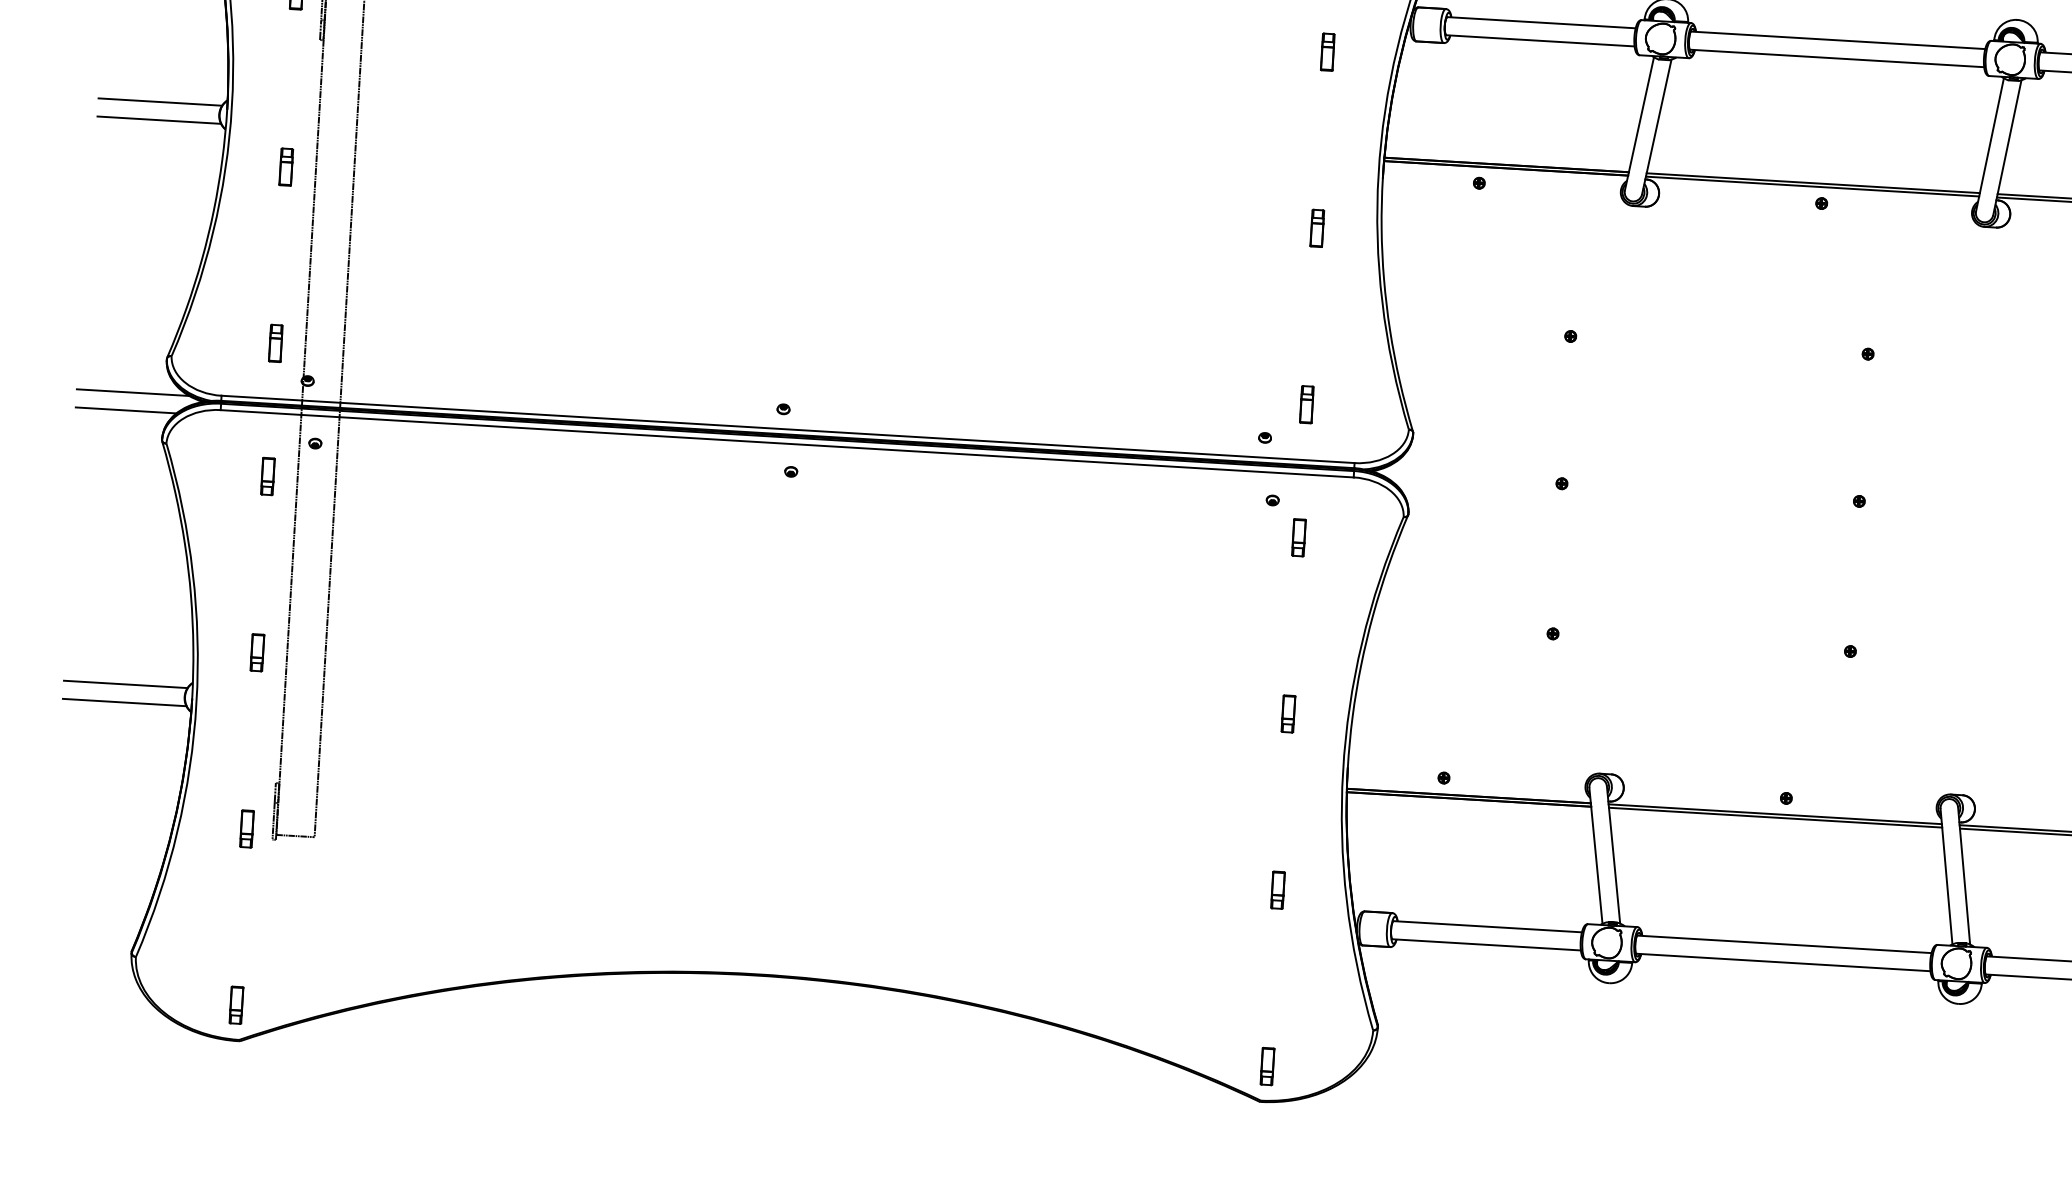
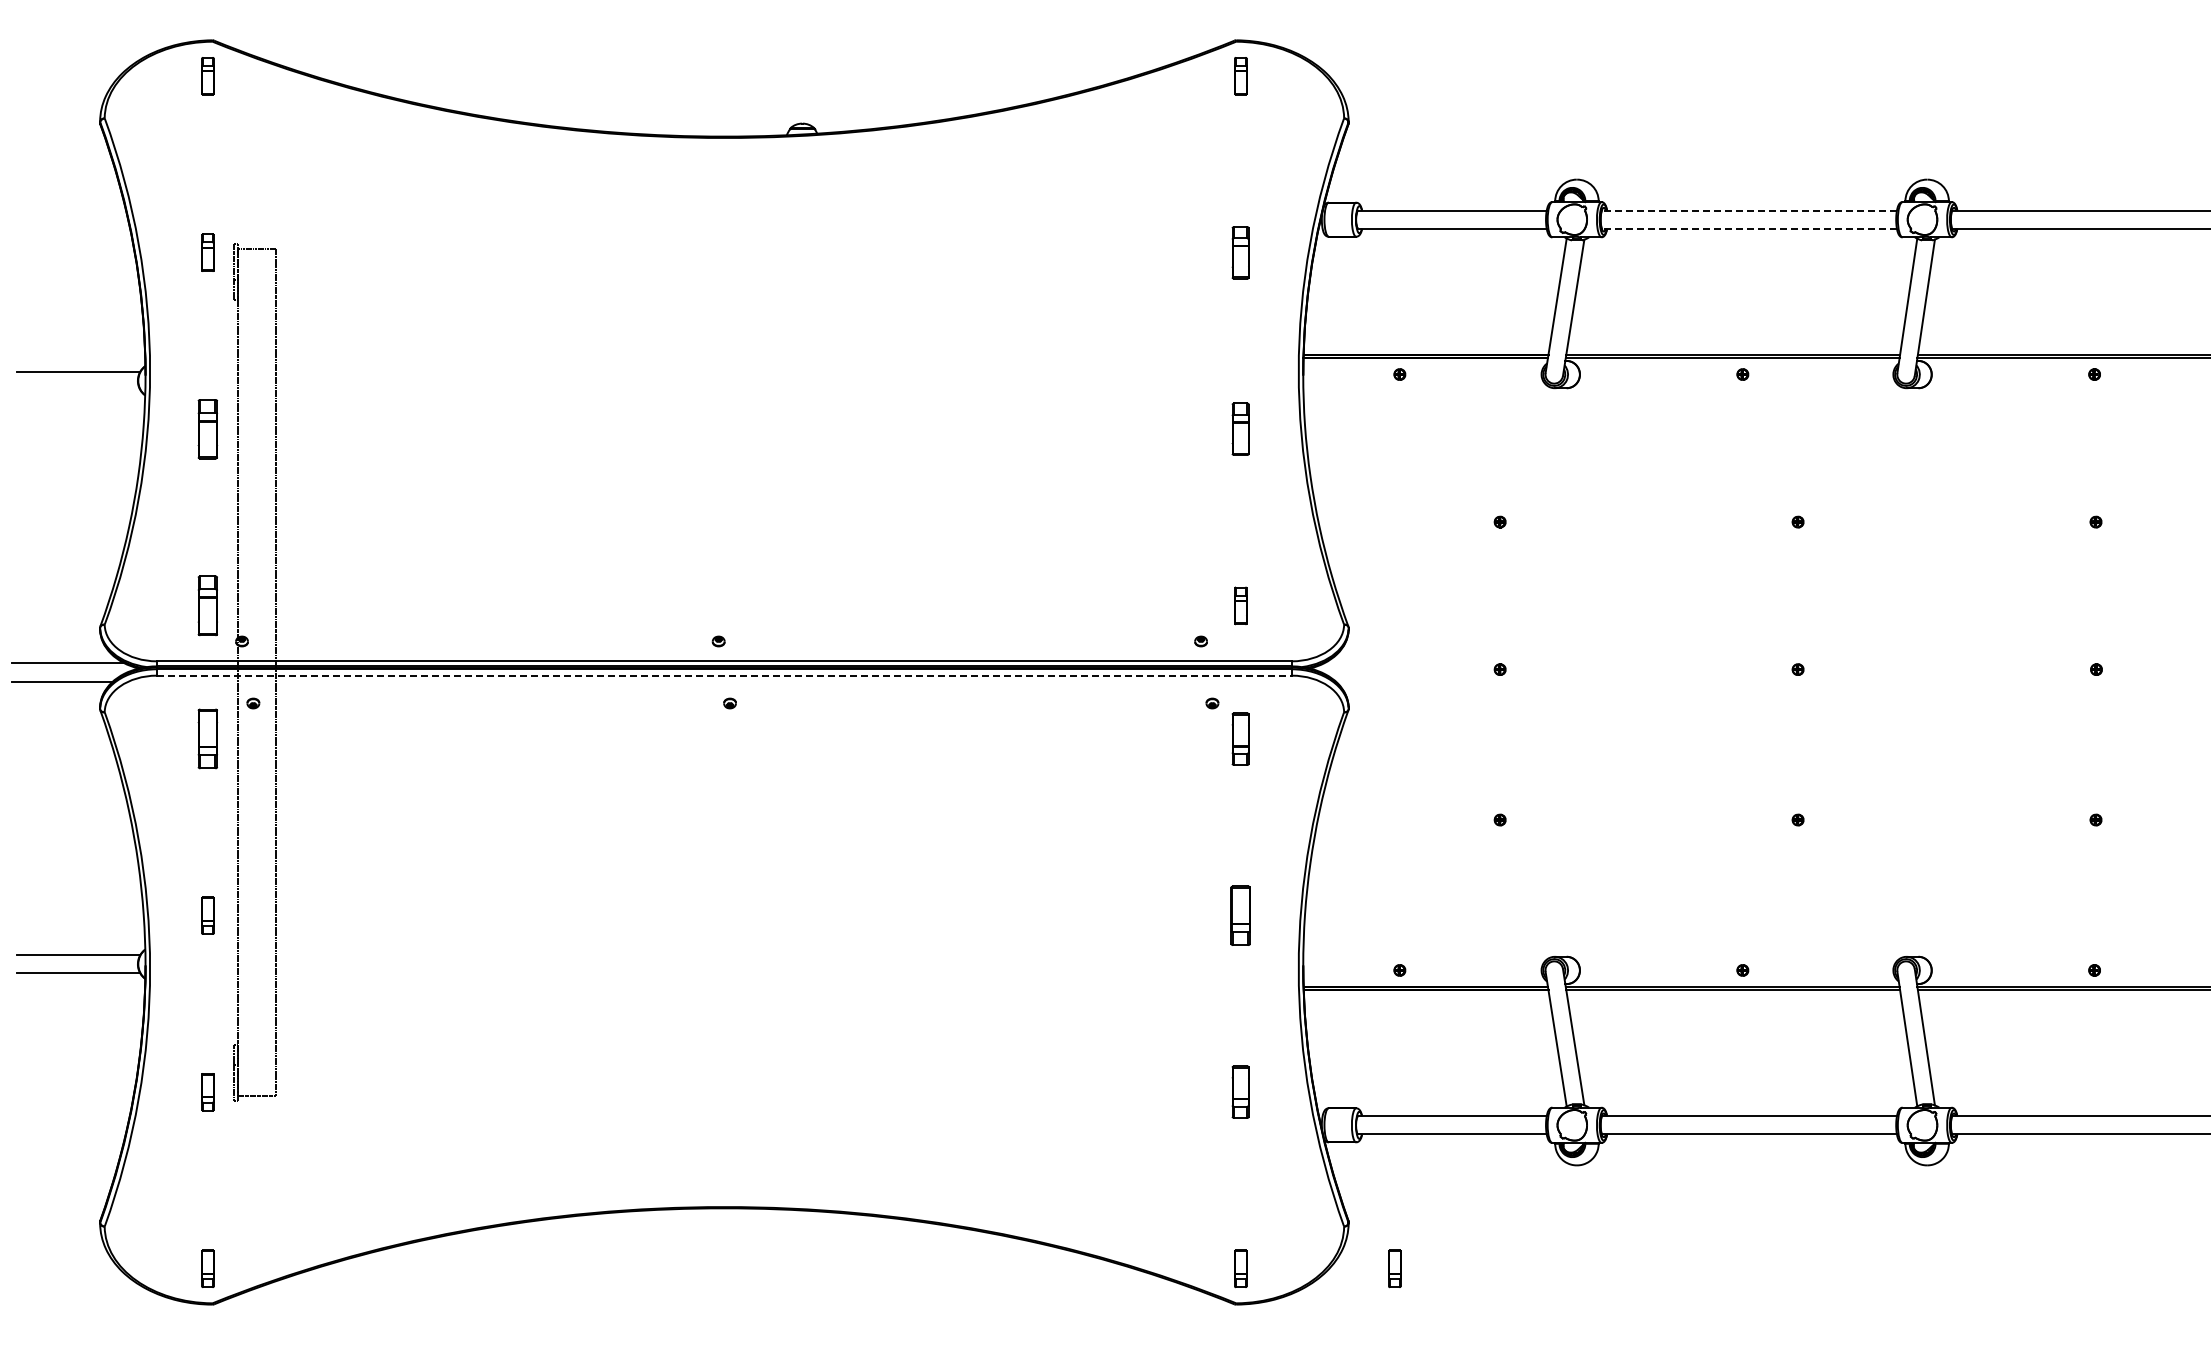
line: (1838, 40) -> (1749, 210), solid -> dashed
part: (1327, 51) -> (1240, 252), size x1.4
line: (1837, 58) -> (1749, 228), solid -> dashed
line: (159, 119) -> (78, 389), removed
part: (285, 167) -> (207, 429), size x1.6
part: (1317, 228) -> (1240, 429), size x1.4
part: (275, 343) -> (207, 605), size x1.6
line: (787, 443) -> (724, 675), solid -> dashed
part: (267, 476) -> (207, 739), size x1.6
part: (1298, 537) -> (1240, 738), size x1.4
part: (1288, 713) -> (1240, 915), size x1.6
part: (1277, 890) -> (1240, 1092), size x1.4
part: (1420, 1075) -> (1394, 1268), added

